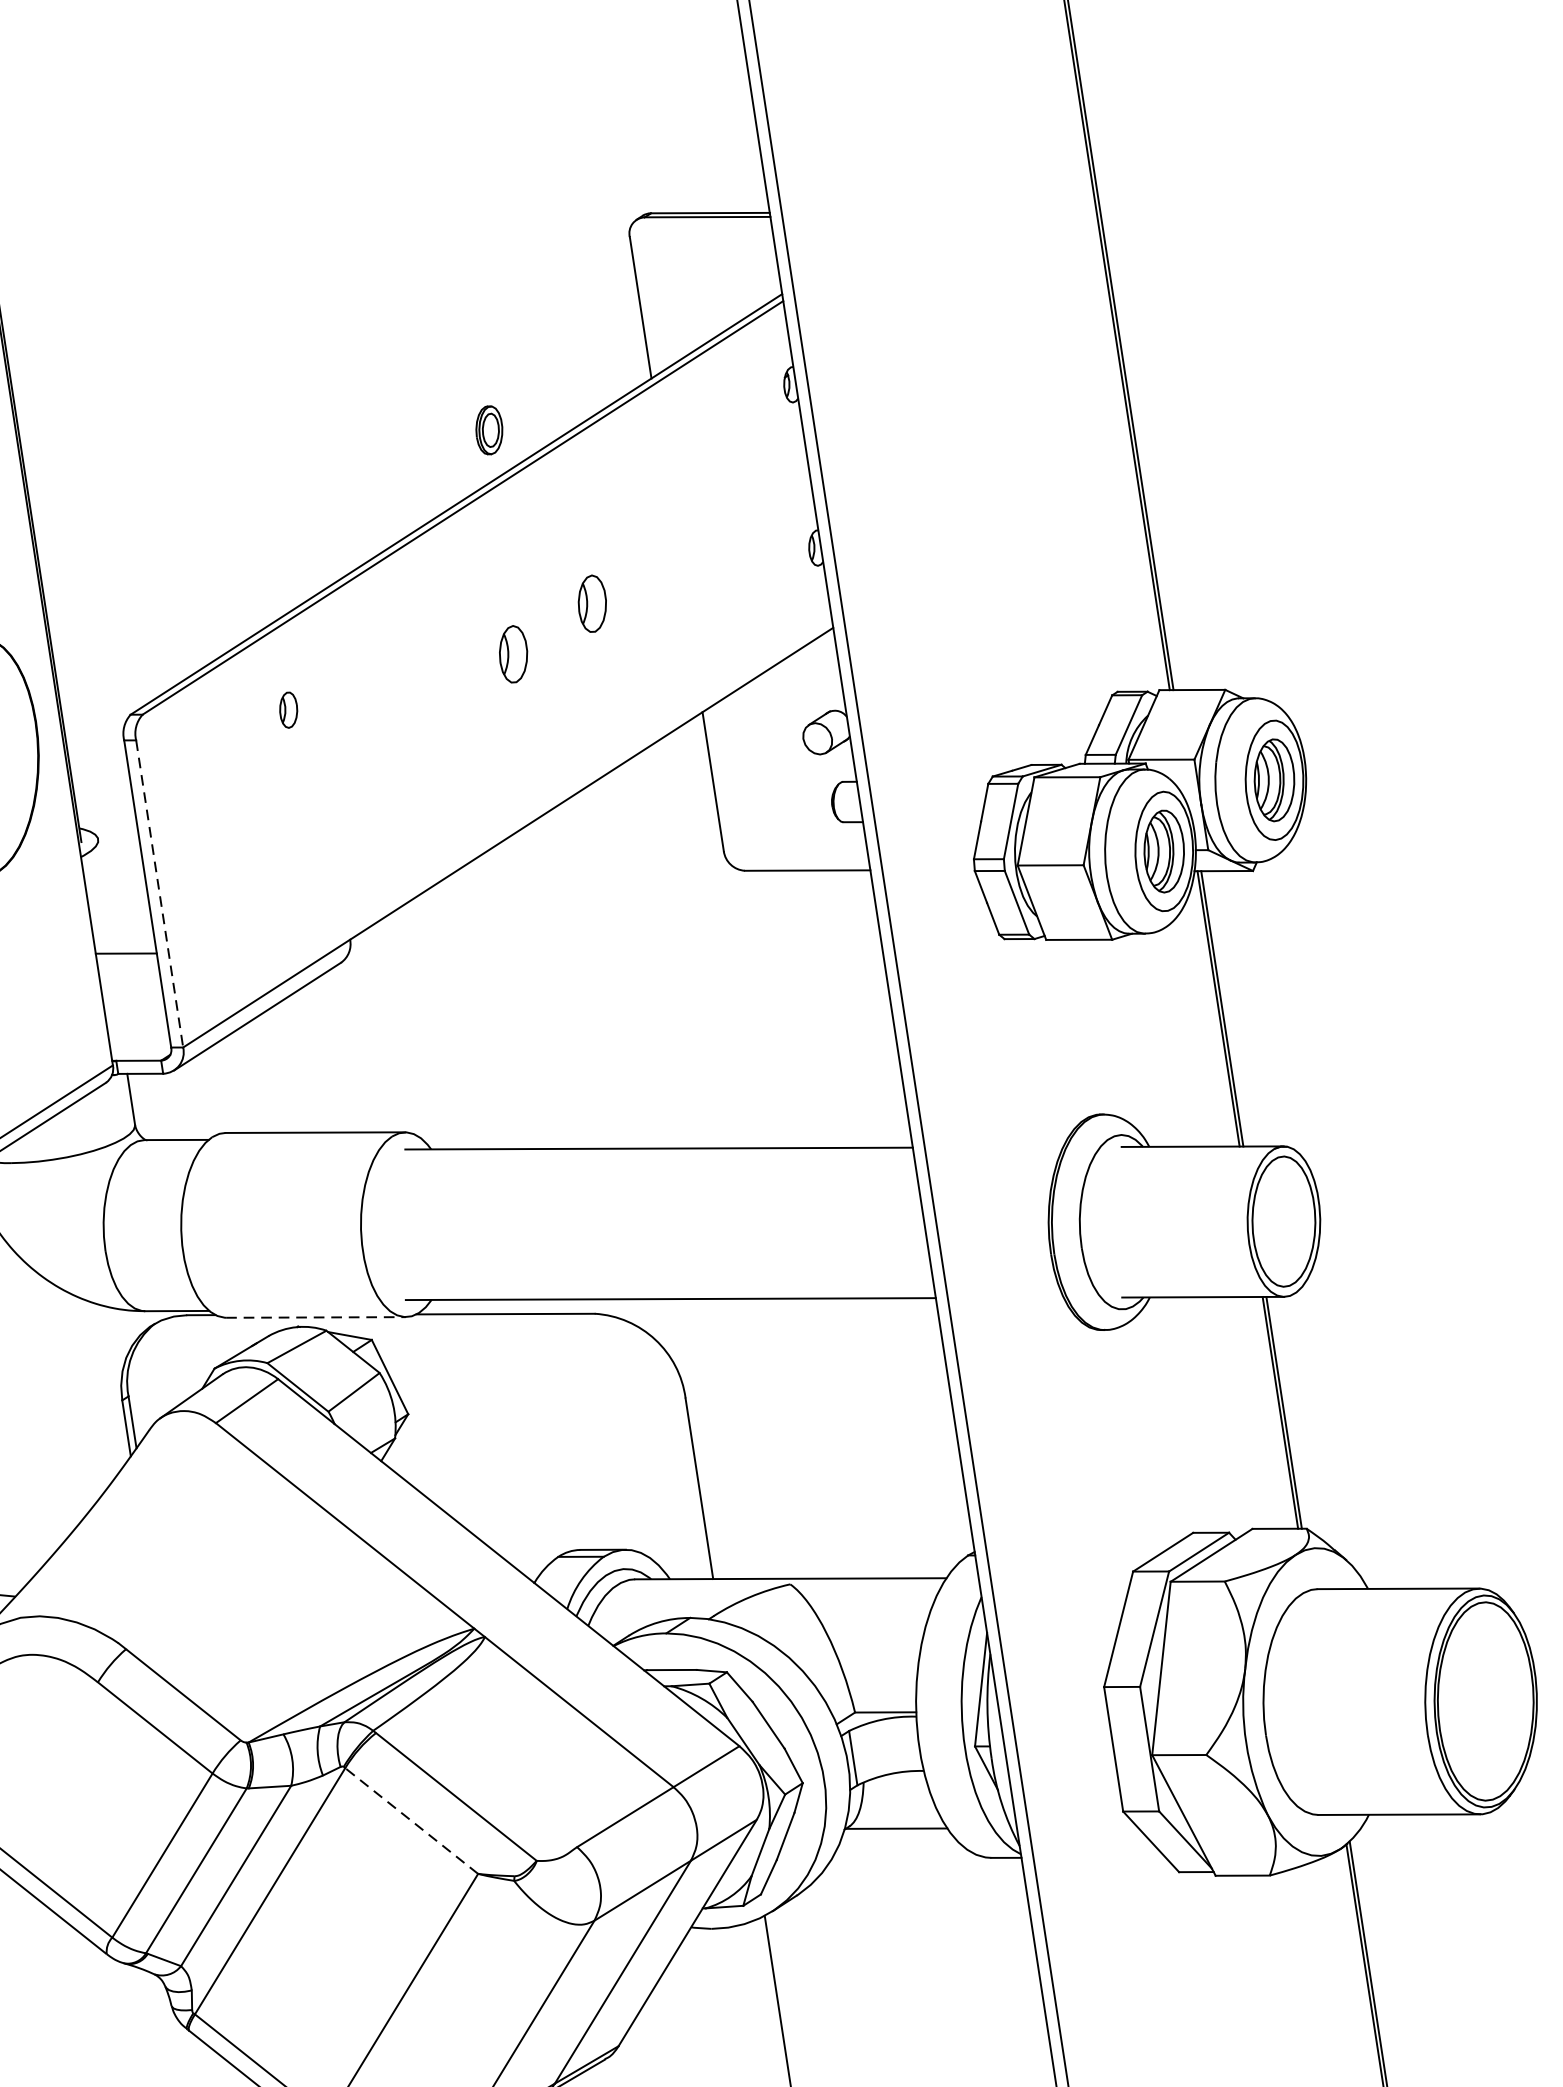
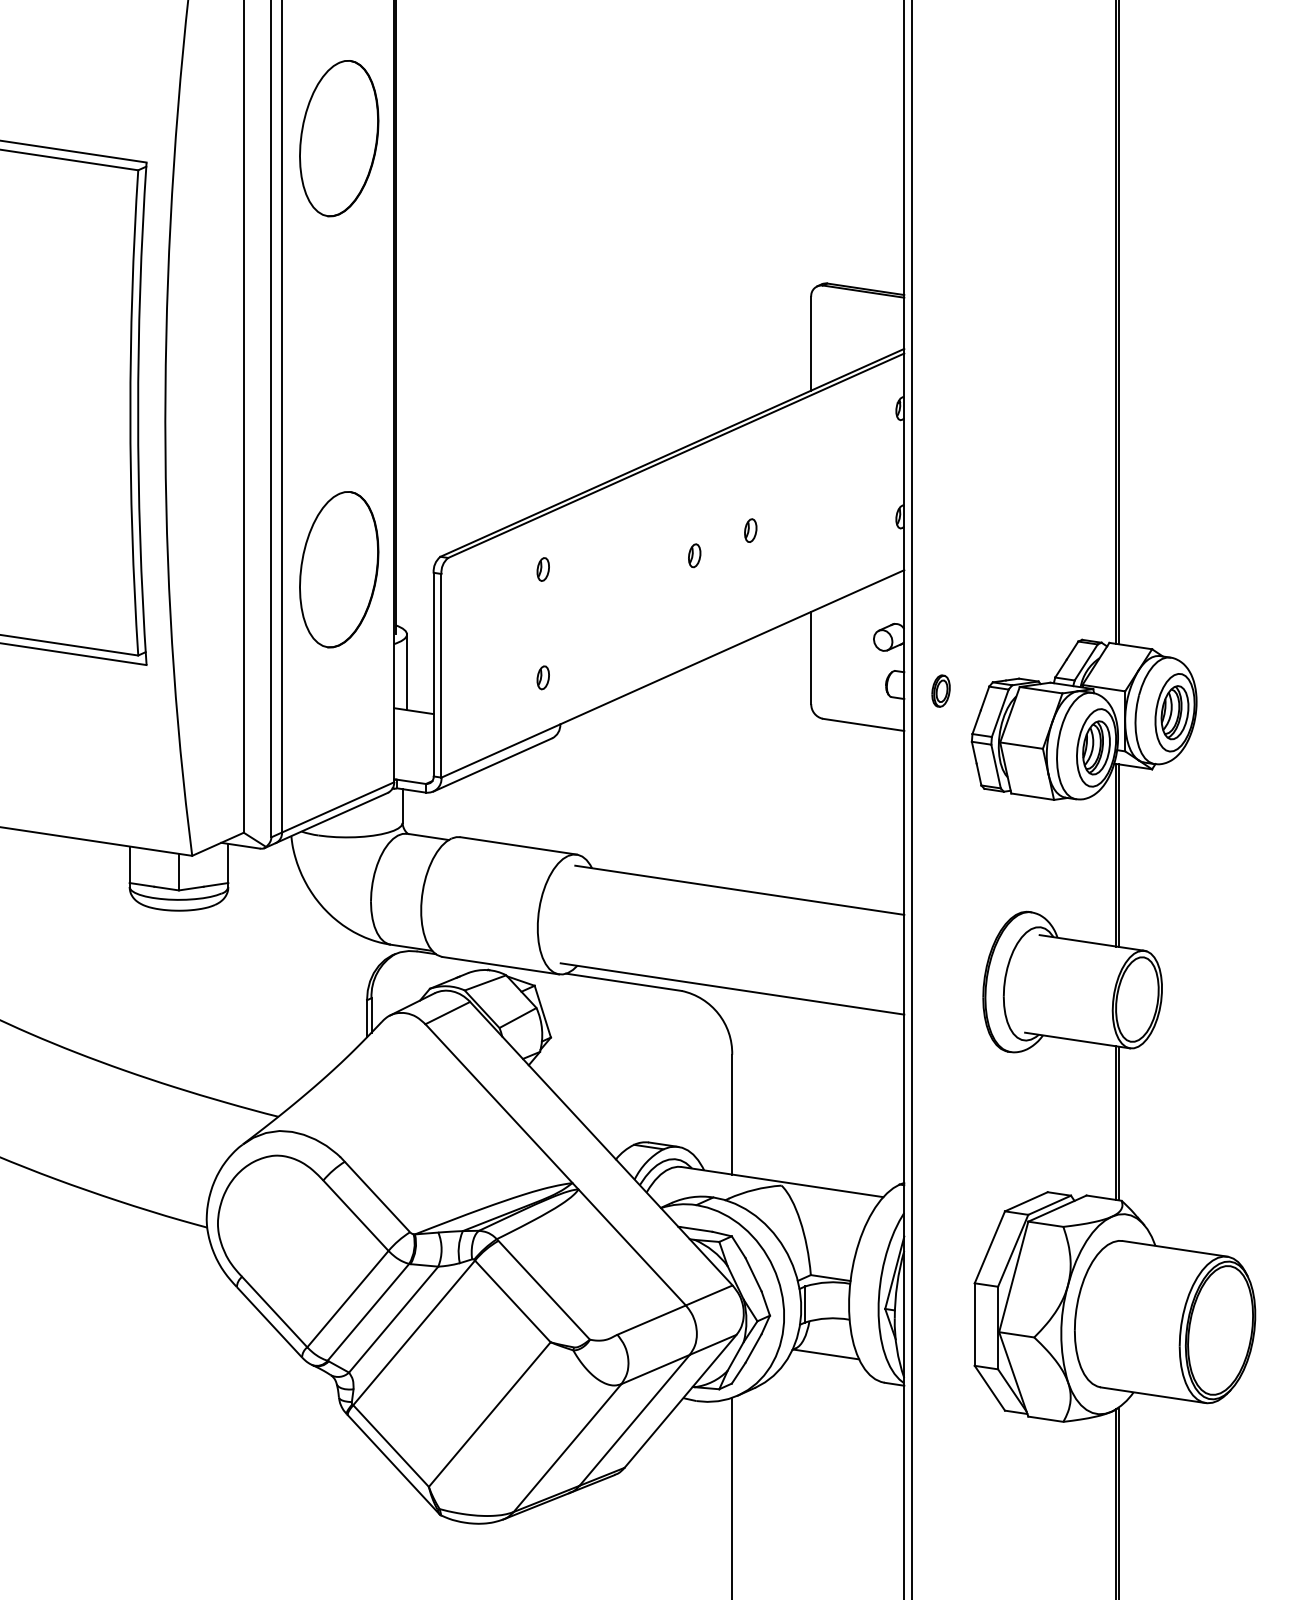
part: (488, 429) -> (940, 690), moved
part: (592, 603) -> (750, 530), size x0.62
part: (513, 654) -> (694, 555), size x0.62
part: (312, 873) -> (542, 677), added
line: (159, 893) -> (441, 675), dashed -> solid
line: (107, 896) -> (407, 672), added
line: (315, 1317) -> (500, 965), dashed -> solid
line: (411, 1821) -> (512, 1301), dashed -> solid

